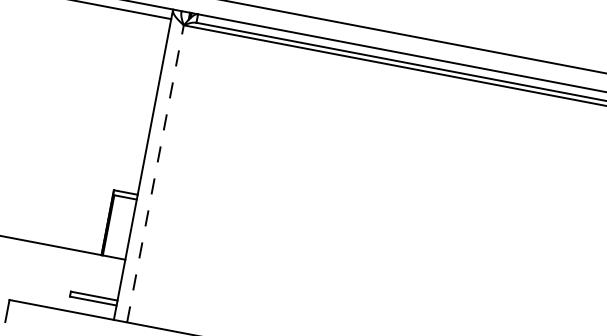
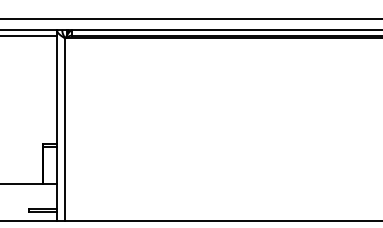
line: (156, 172) -> (65, 128), dashed -> solid

